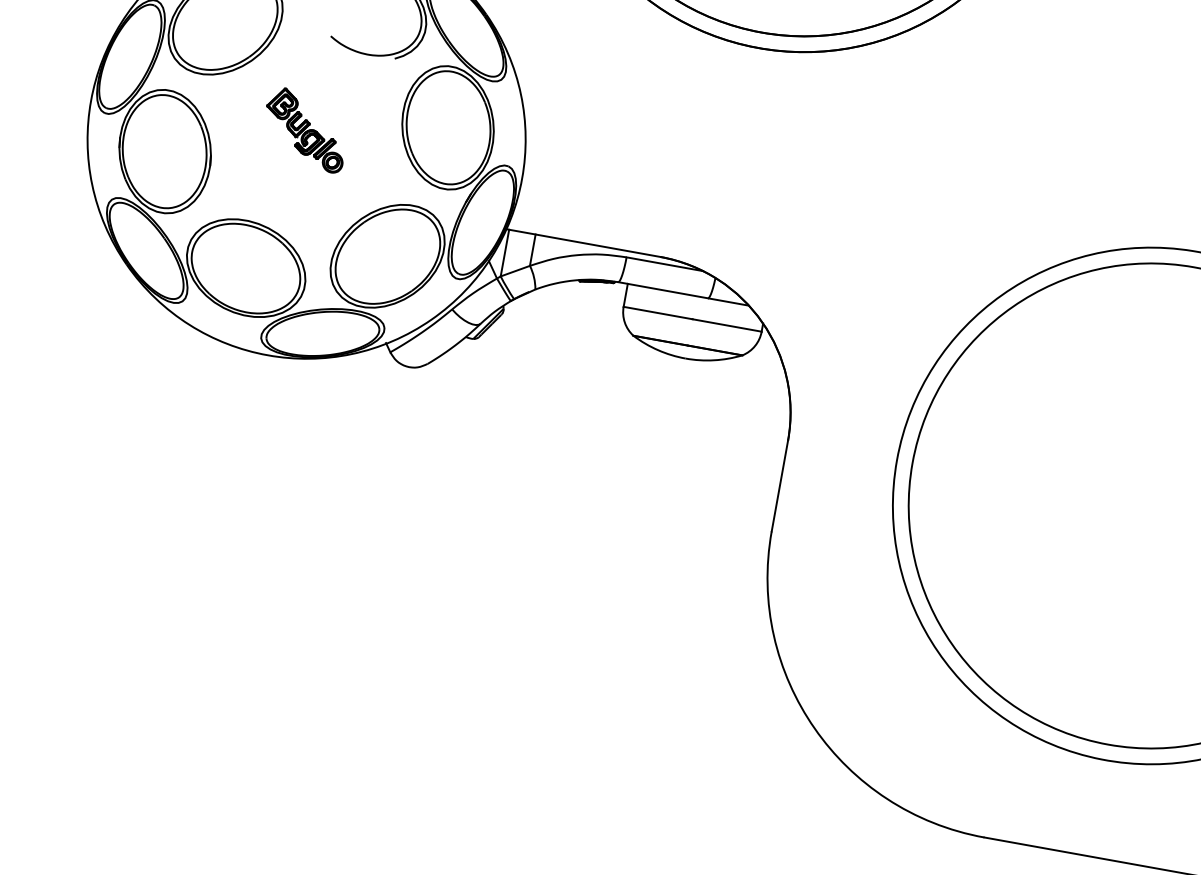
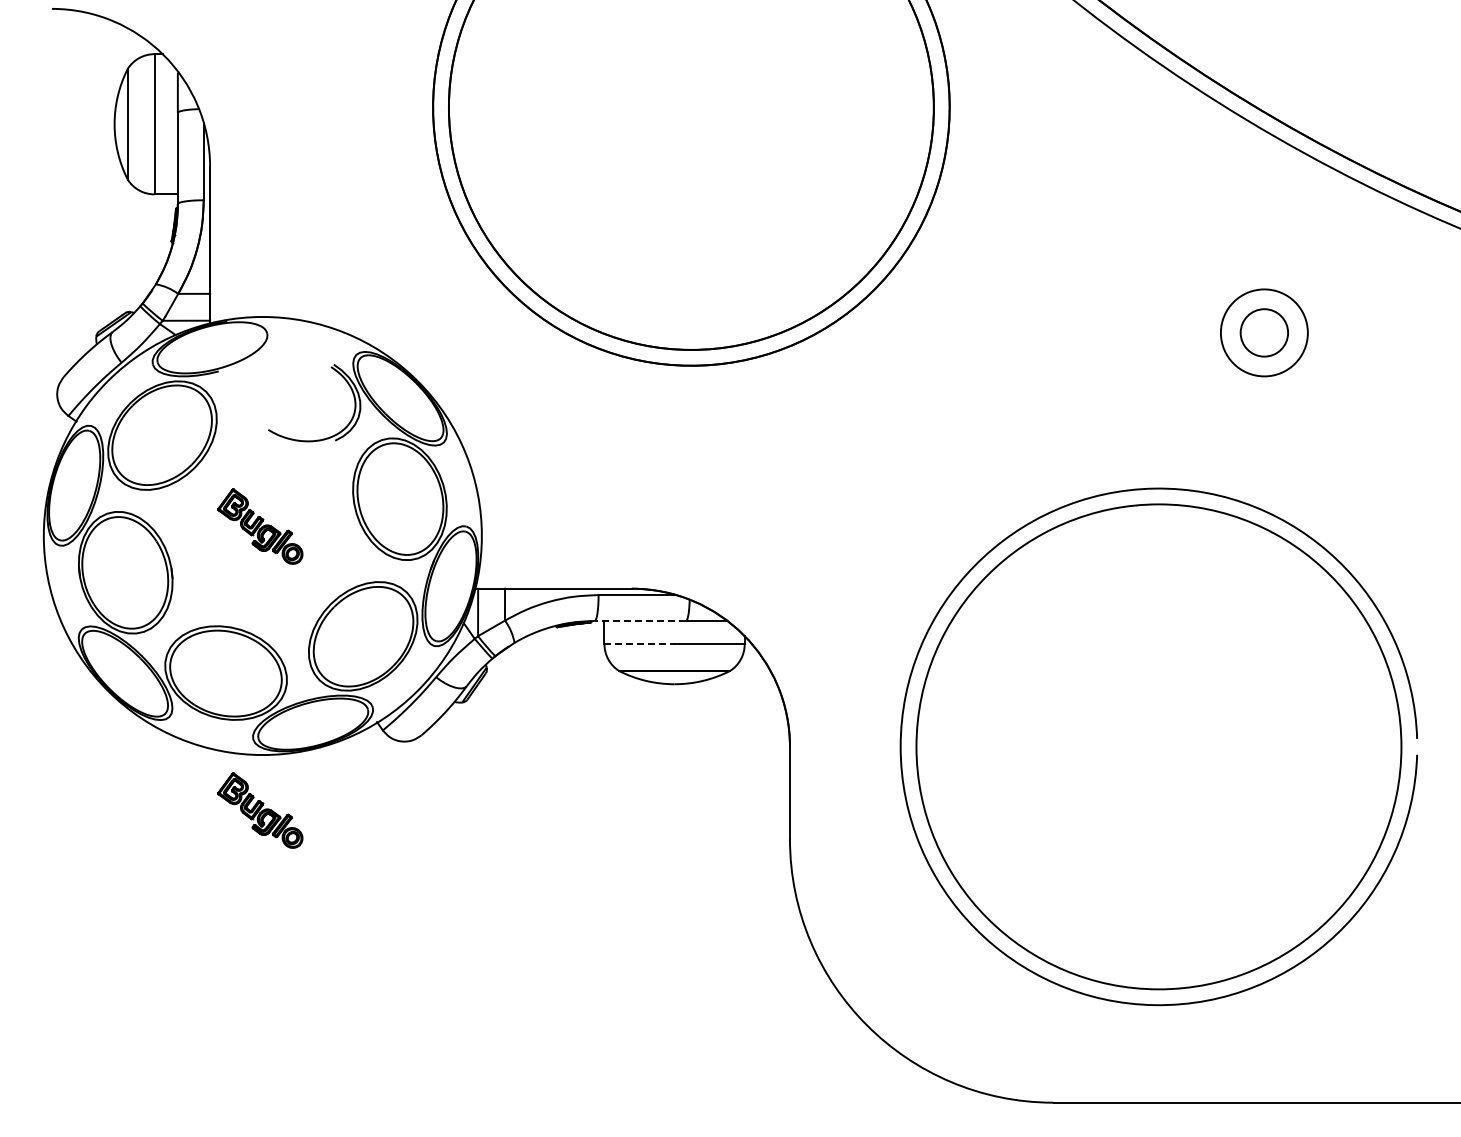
line: (663, 289) -> (640, 620), solid -> dashed
line: (659, 313) -> (640, 644), solid -> dashed
part: (255, 409) -> (260, 810), added

